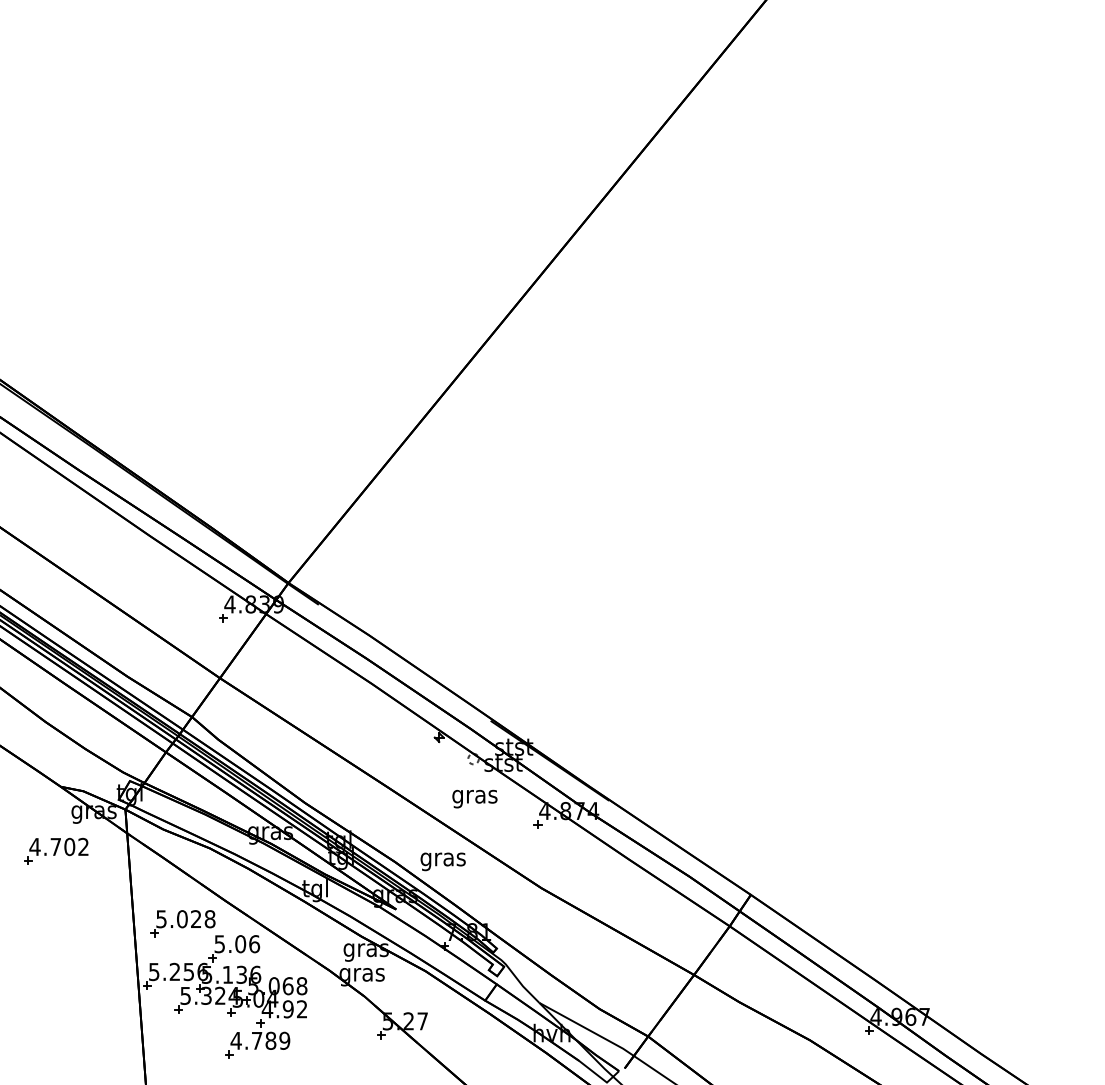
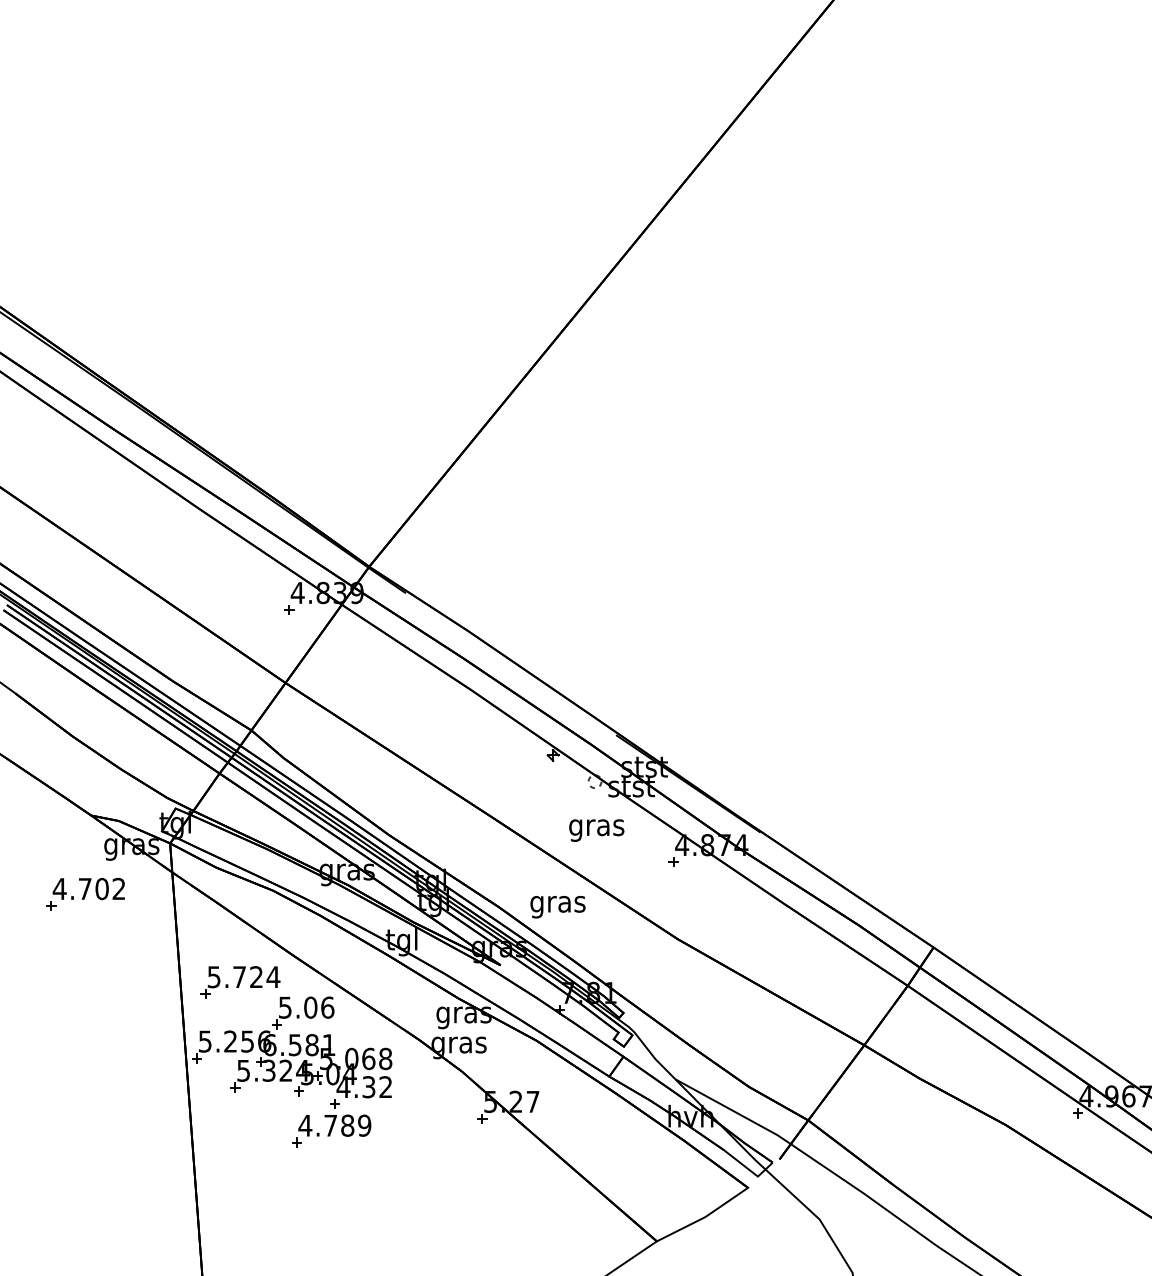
text: (196, 919) -> (256, 977), 5.028 -> 5.724
text: (231, 974) -> (299, 1044), 5.136 -> 6.581
text: (287, 1009) -> (367, 1087), 4.92 -> 4.32

